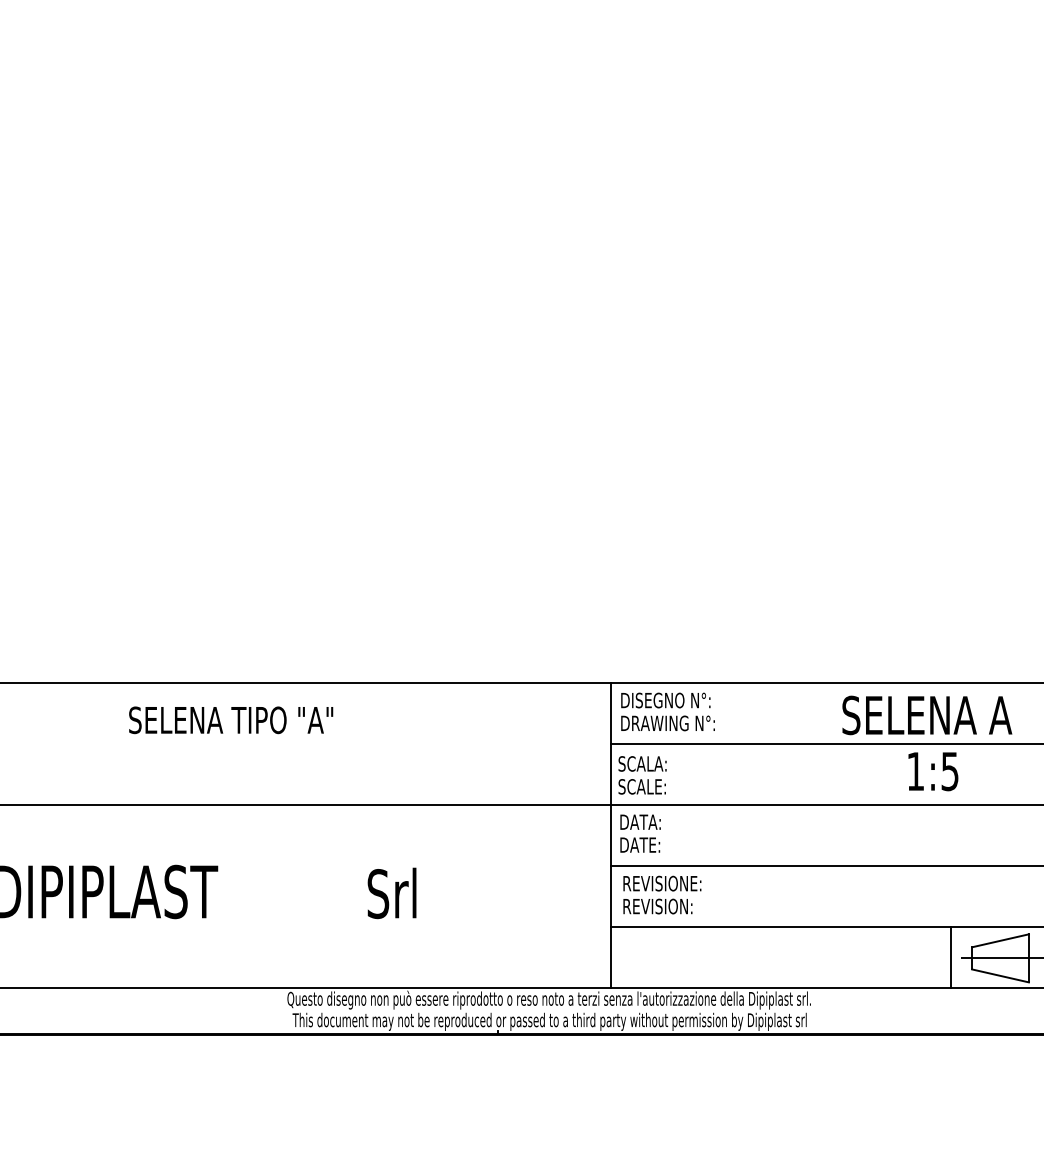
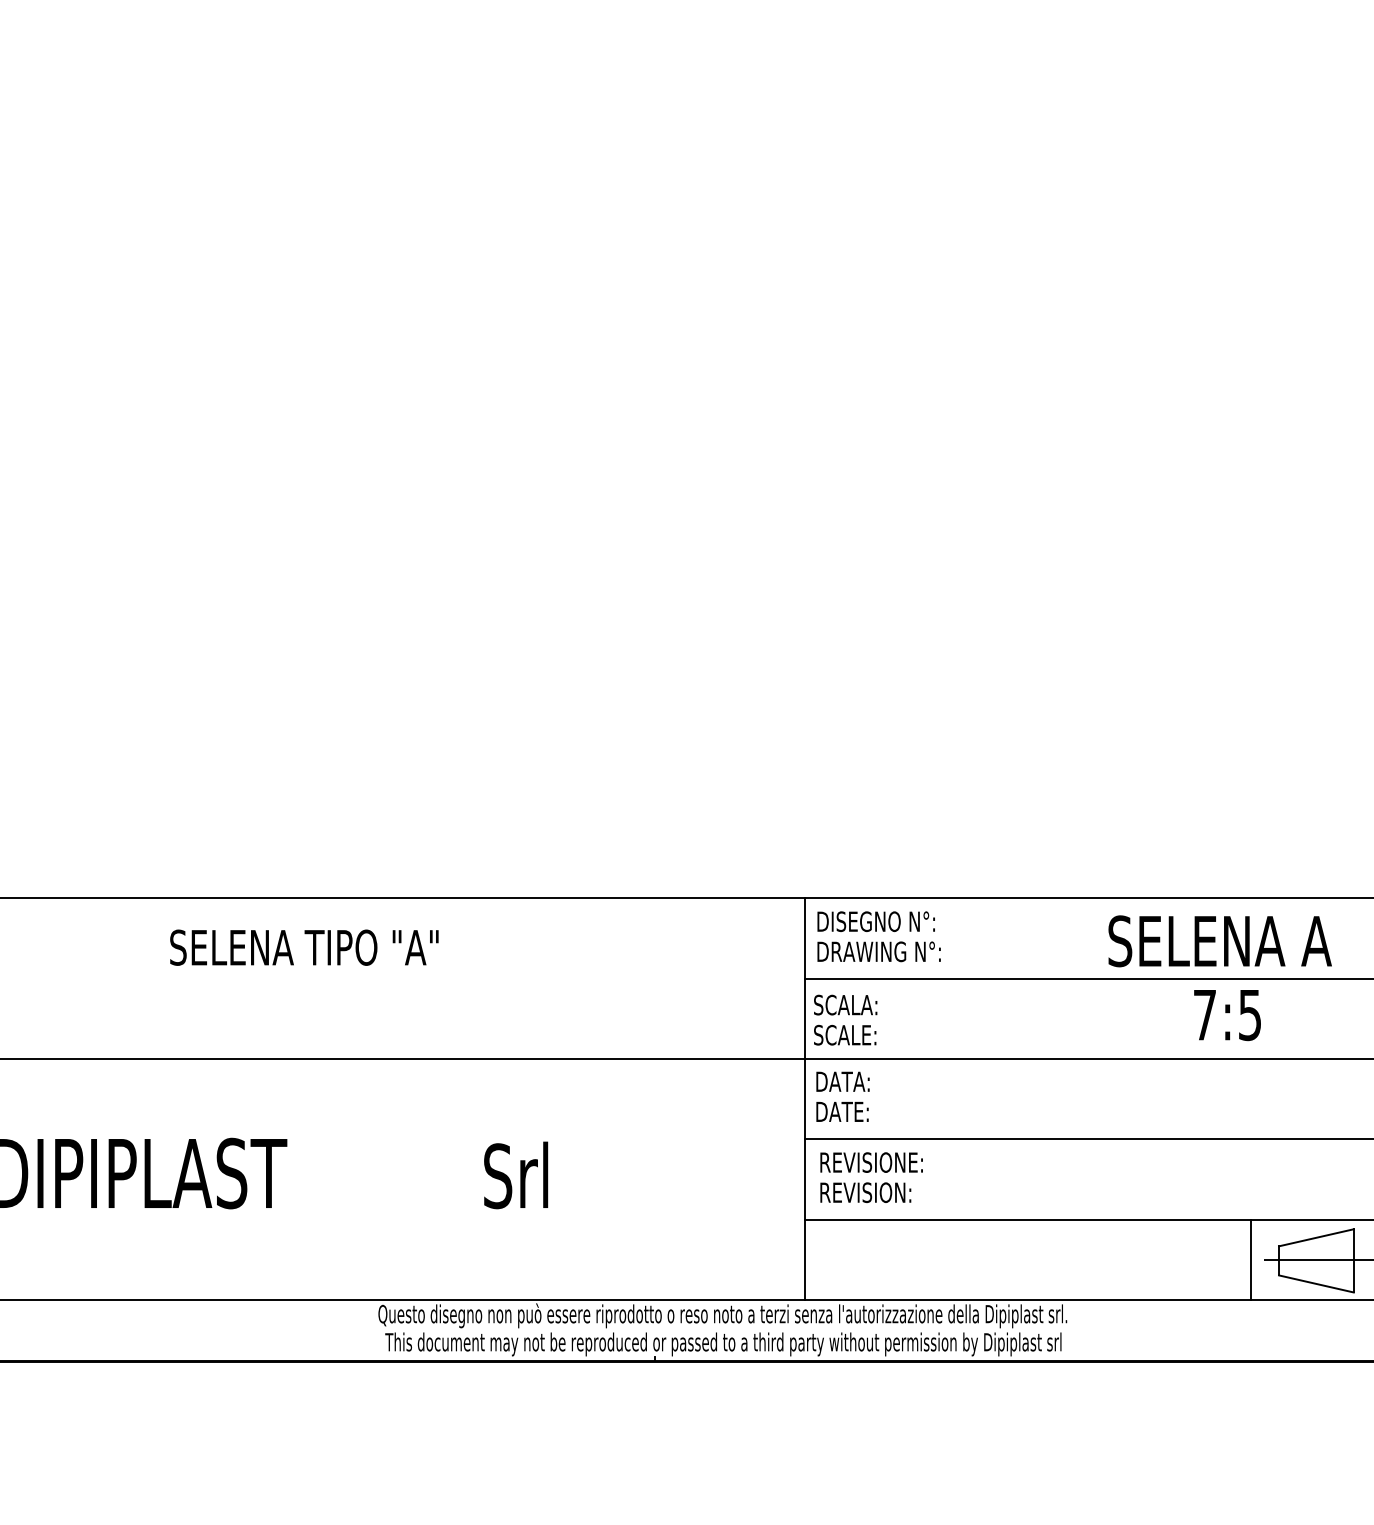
text: (915, 771) -> (1204, 1015), 1:5 -> 7:5

